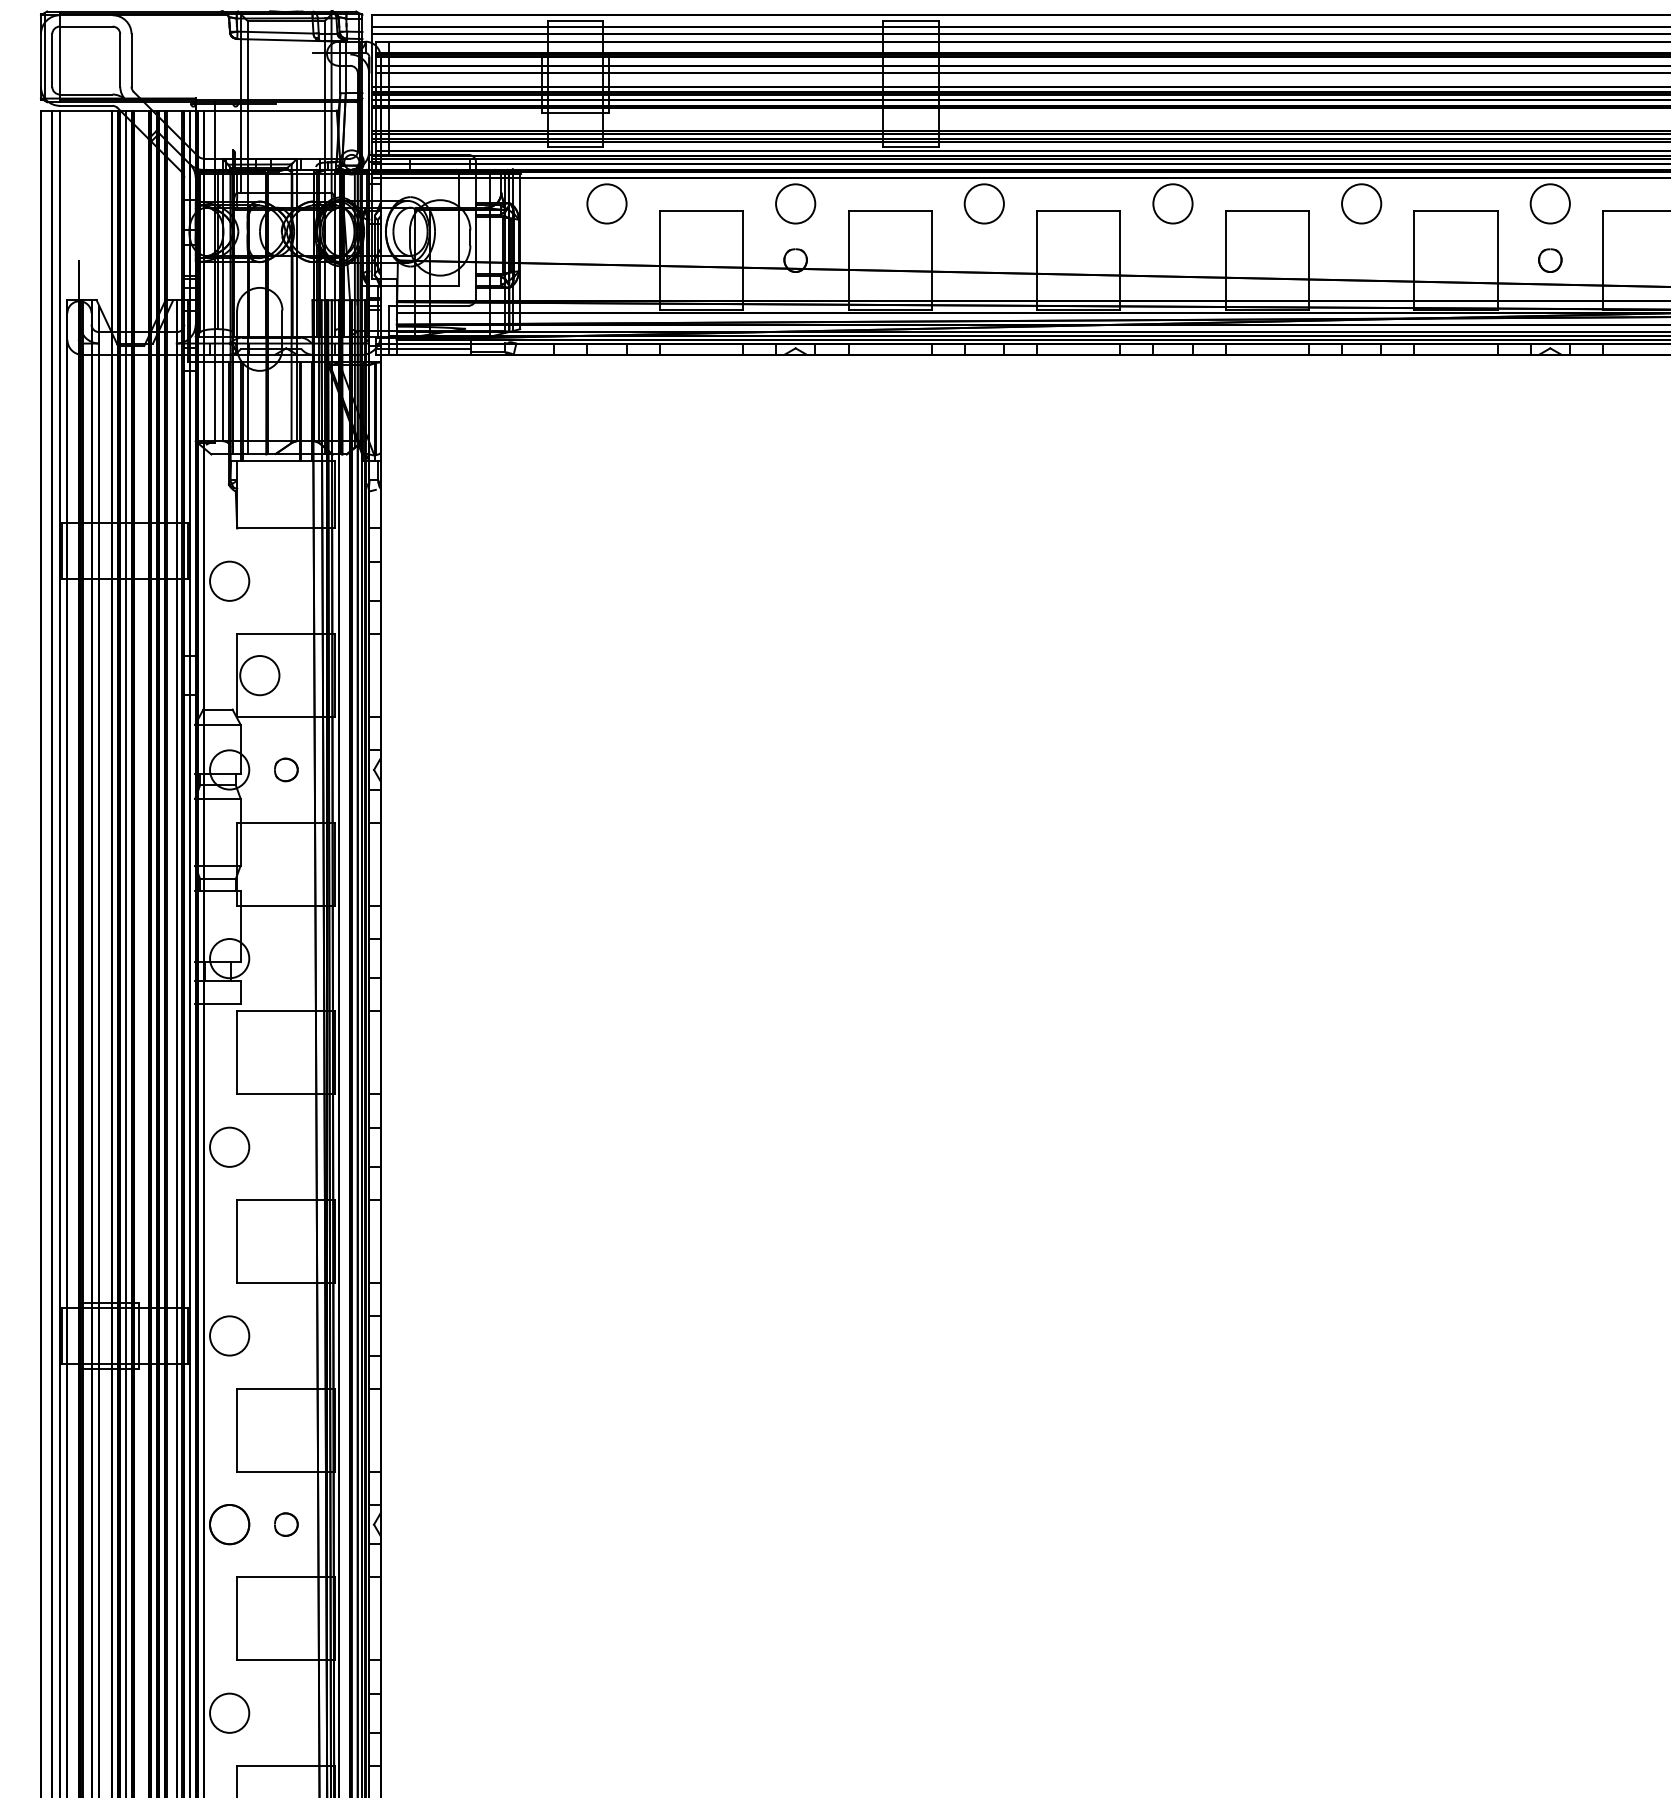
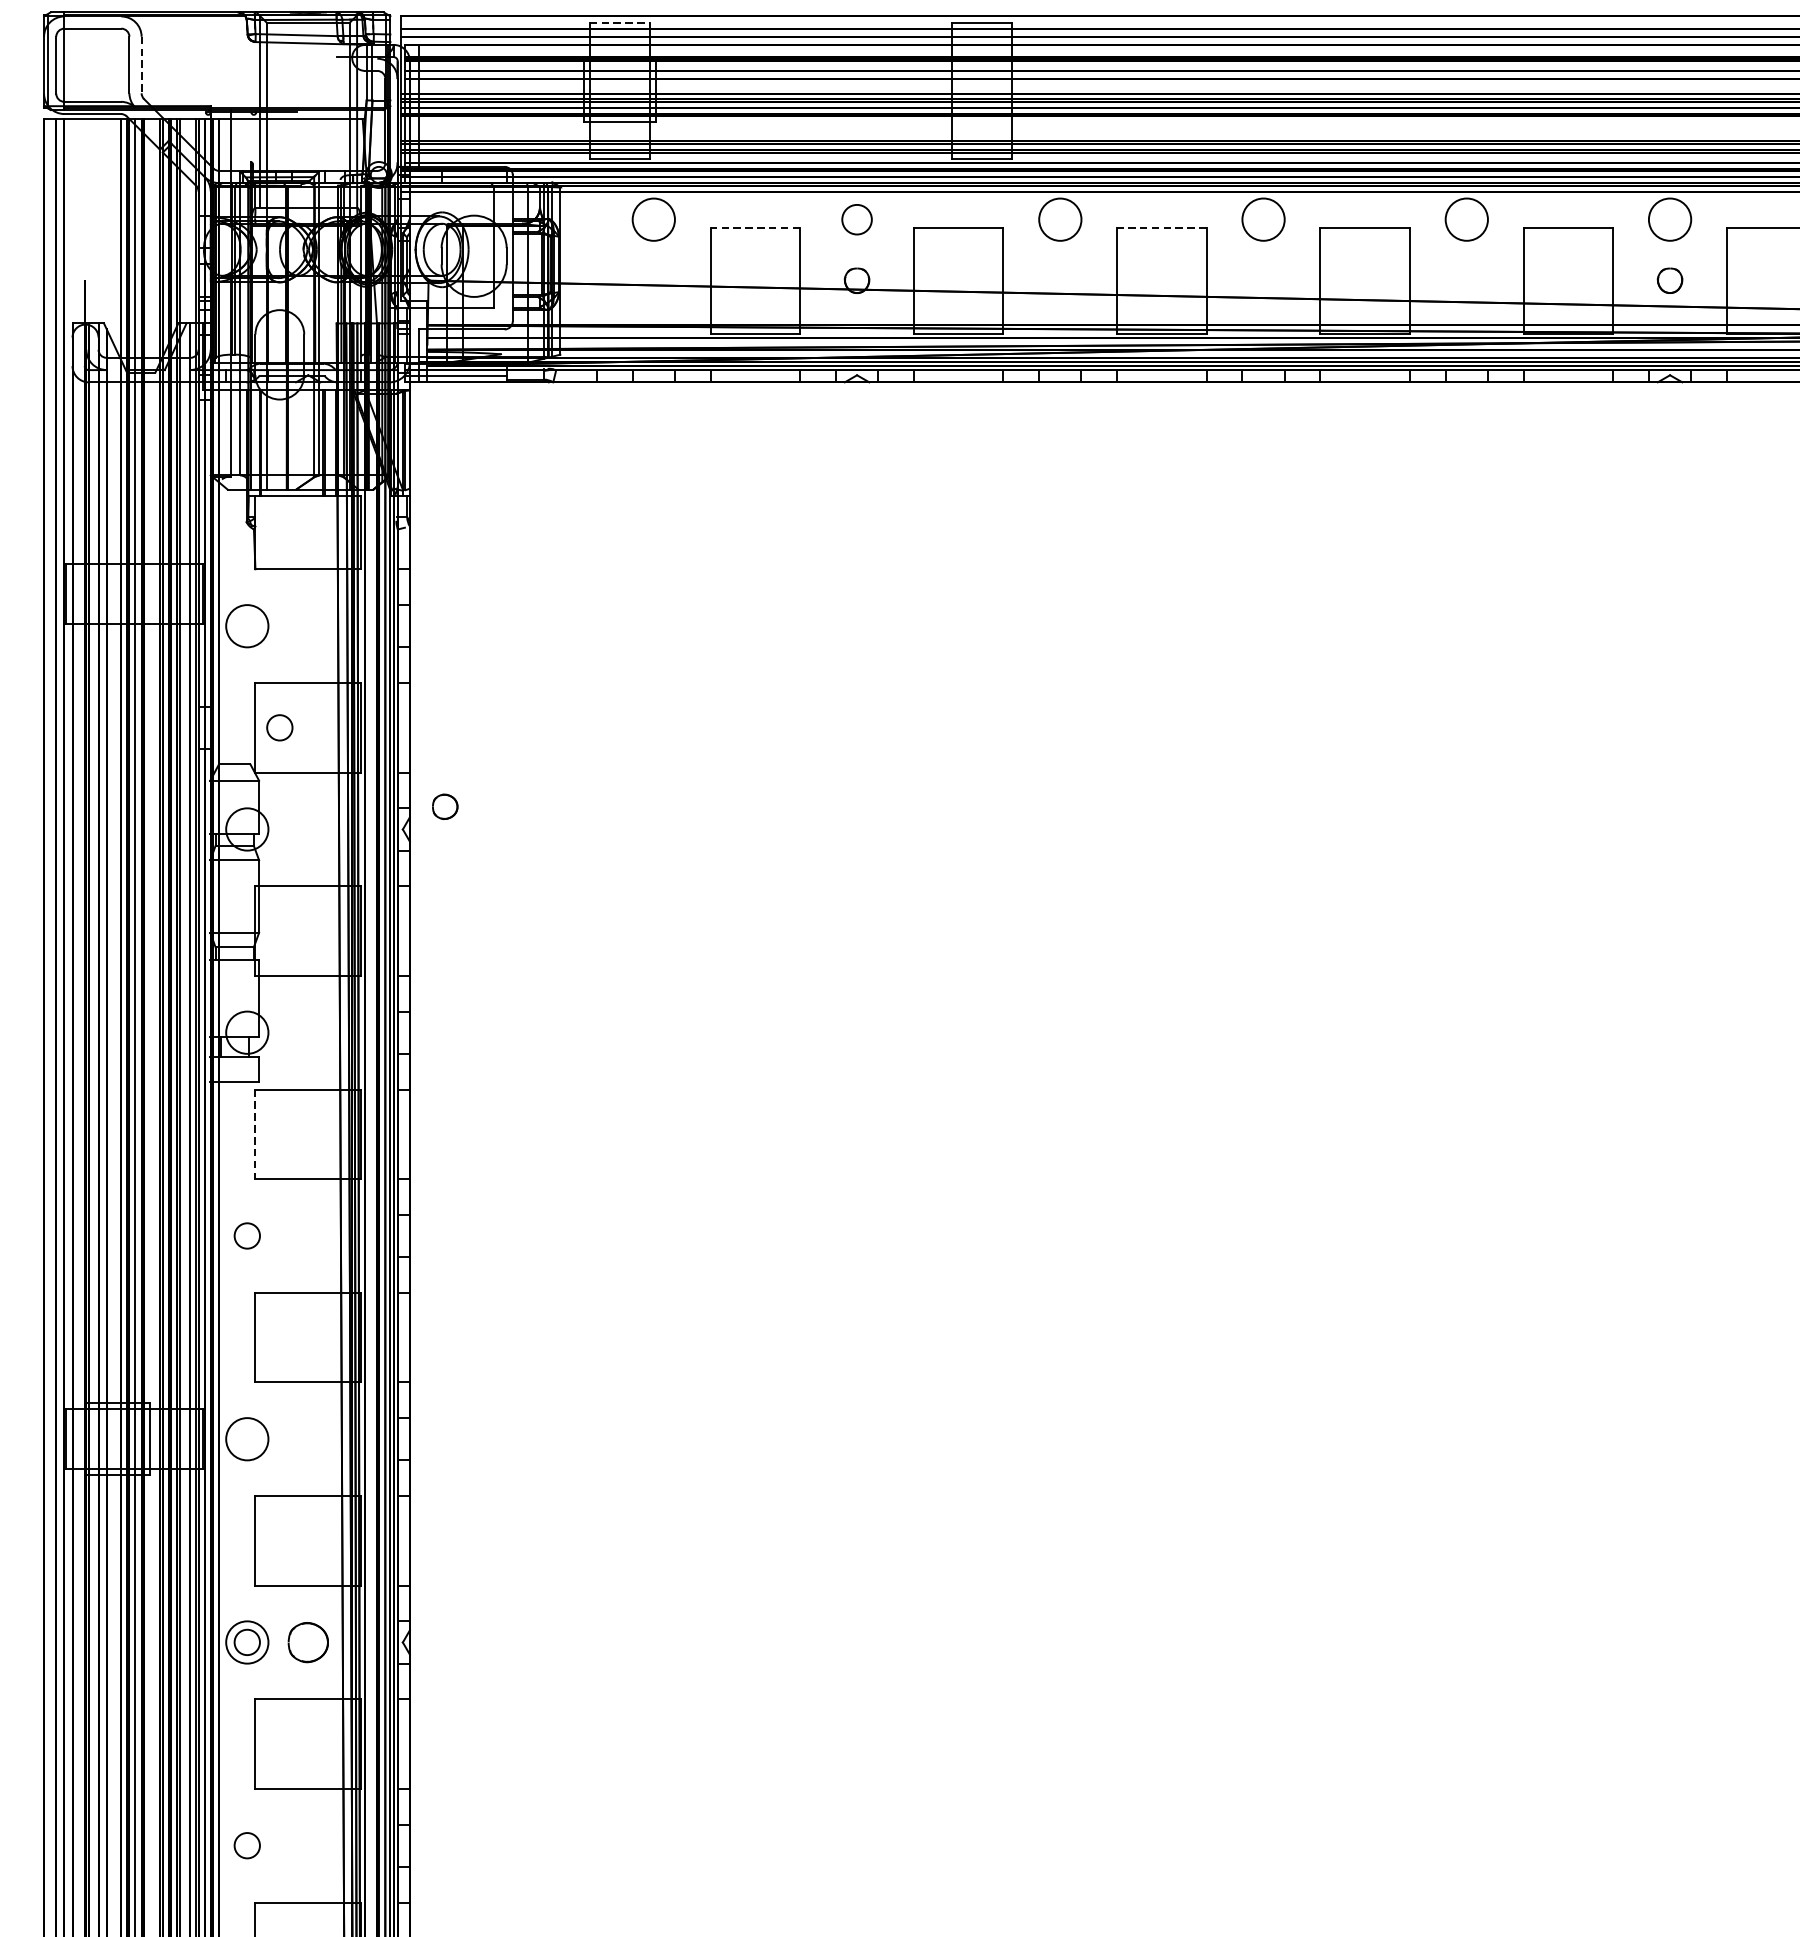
line: (575, 20) -> (619, 22), solid -> dashed
line: (131, 60) -> (141, 65), solid -> dashed
circle: (795, 203) -> (856, 219), size x0.7
line: (701, 211) -> (755, 227), solid -> dashed
line: (1078, 211) -> (1161, 227), solid -> dashed
circle: (259, 675) -> (279, 727), size x0.6
part: (286, 769) -> (445, 806), moved
line: (237, 1052) -> (255, 1133), solid -> dashed
circle: (229, 1146) -> (247, 1235), size x0.6
circle: (229, 1524) -> (247, 1642), size x0.6
part: (286, 1524) -> (308, 1642), size x1.6
circle: (229, 1712) -> (247, 1844), size x0.6

